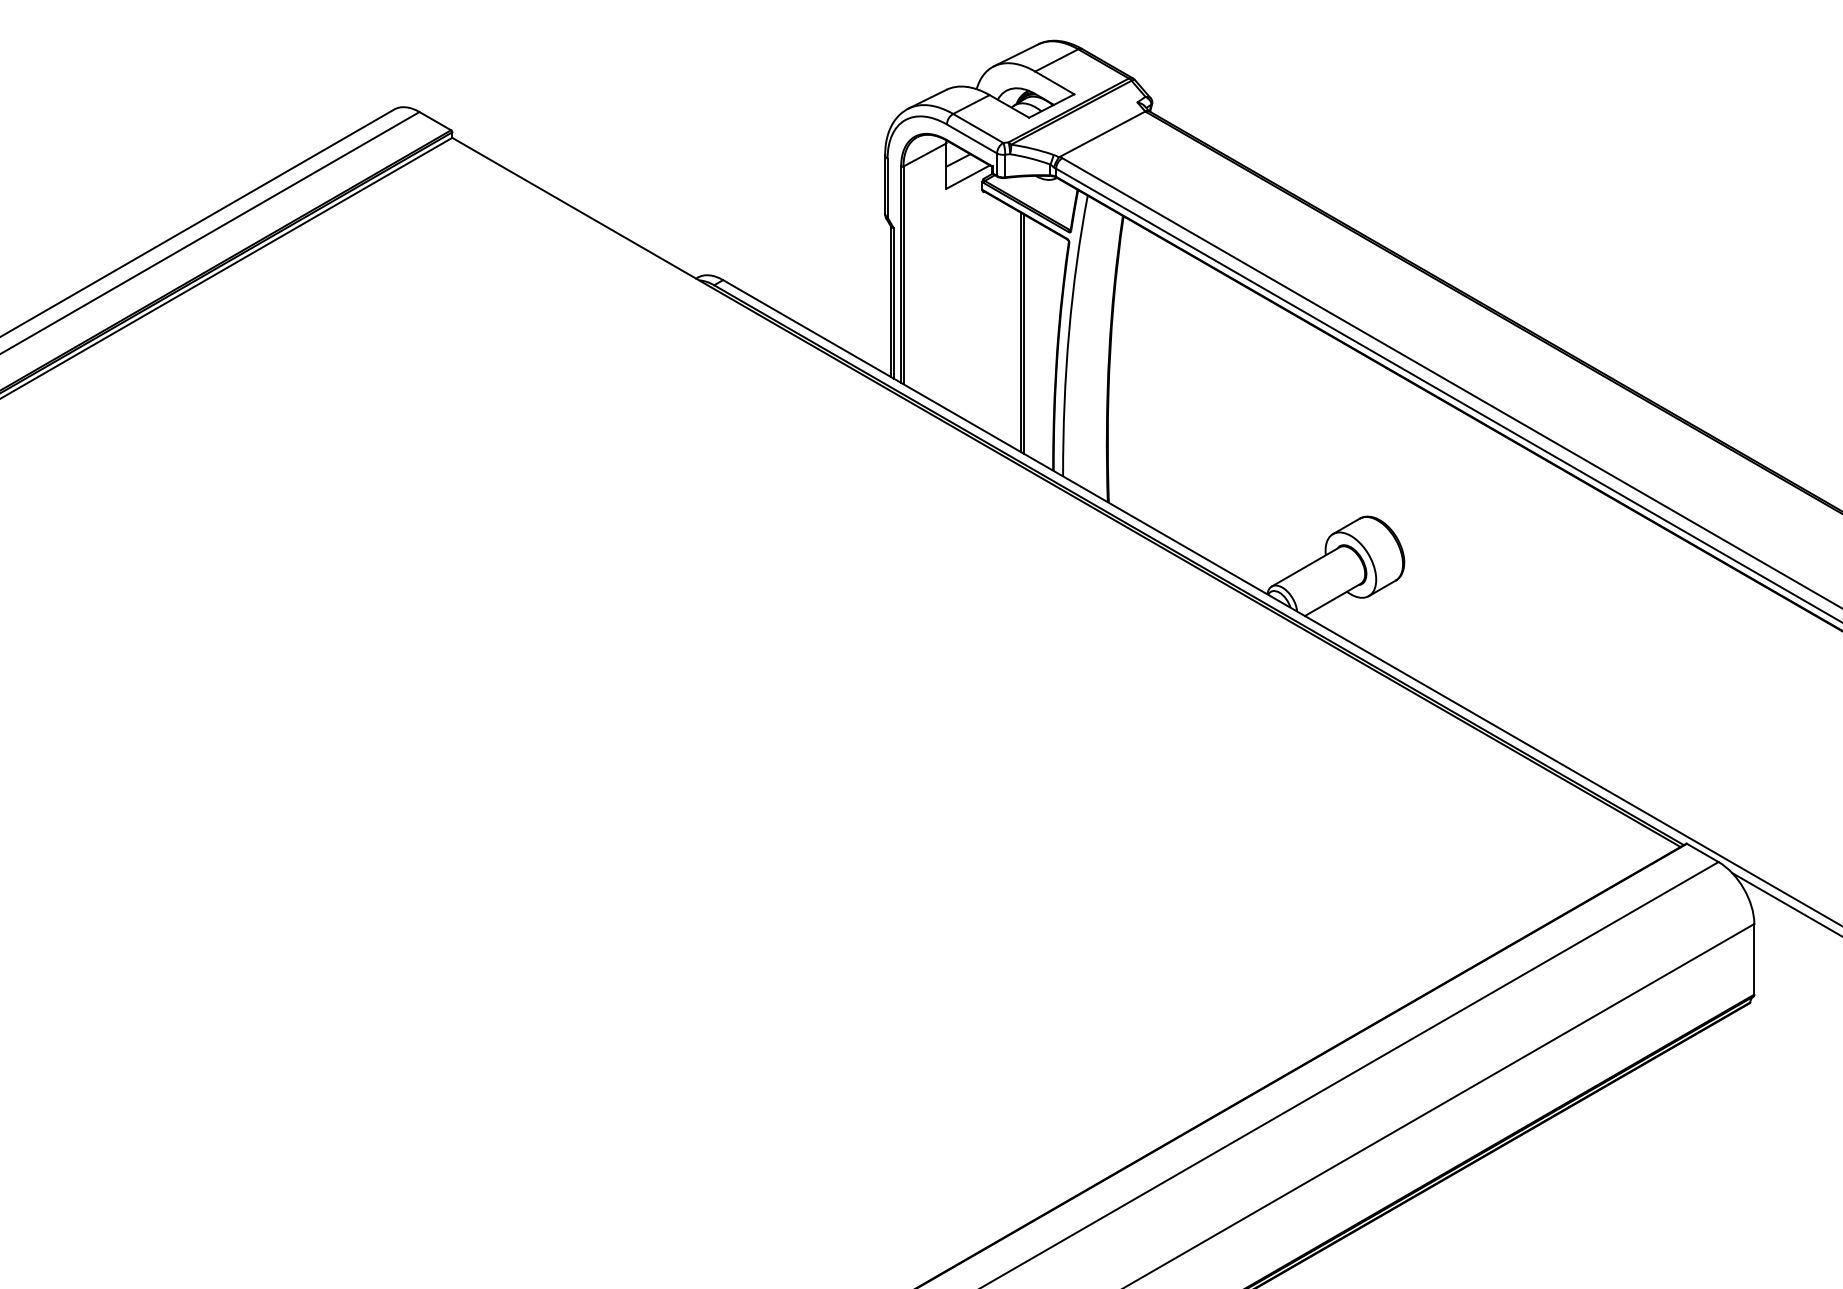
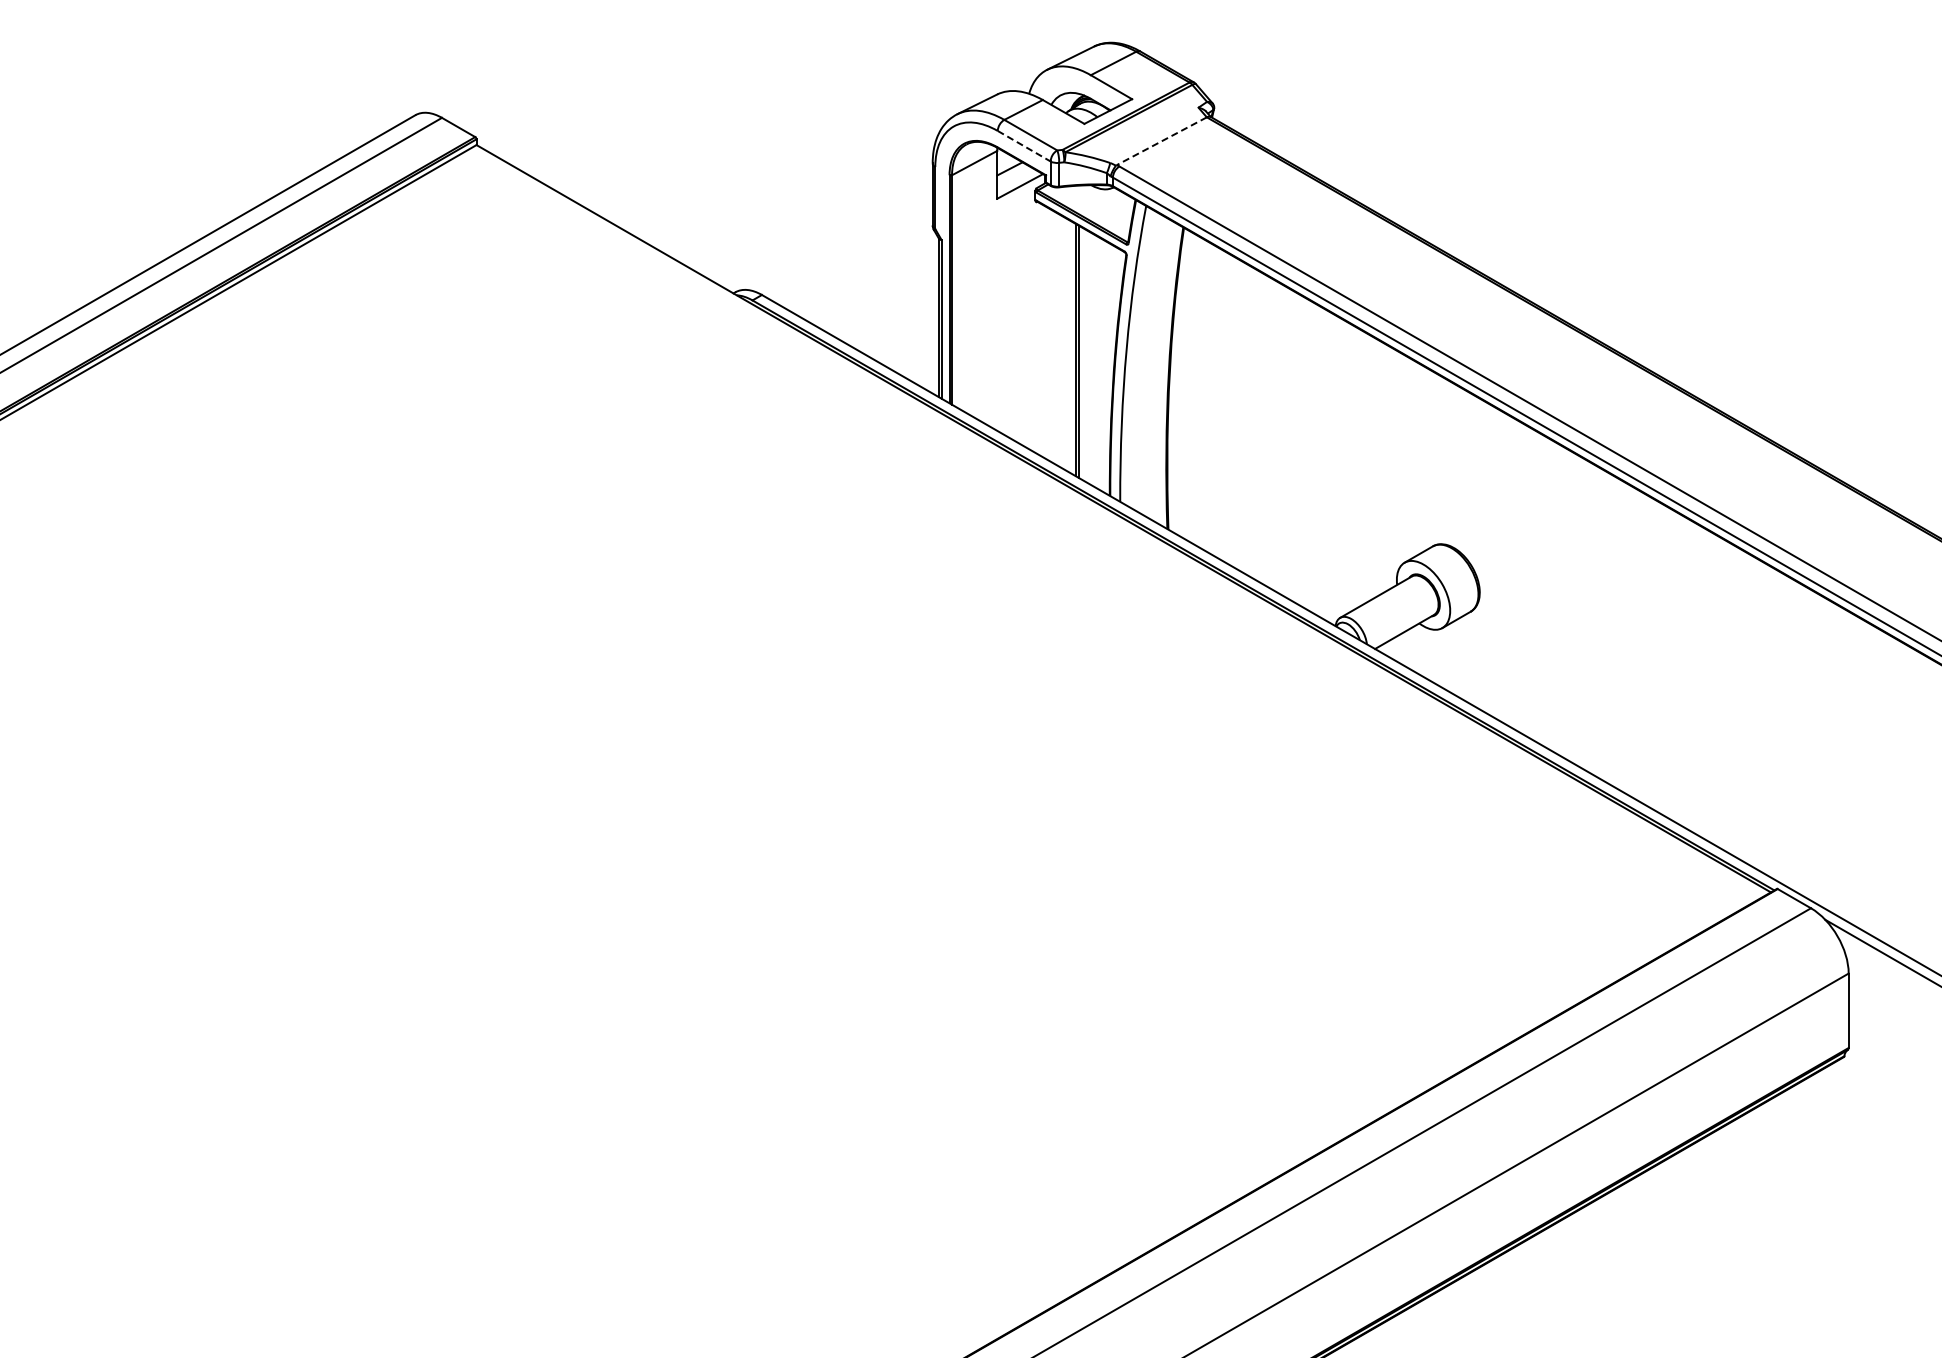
line: (1102, 134) -> (1161, 141), solid -> dashed
line: (972, 139) -> (1024, 146), solid -> dashed

